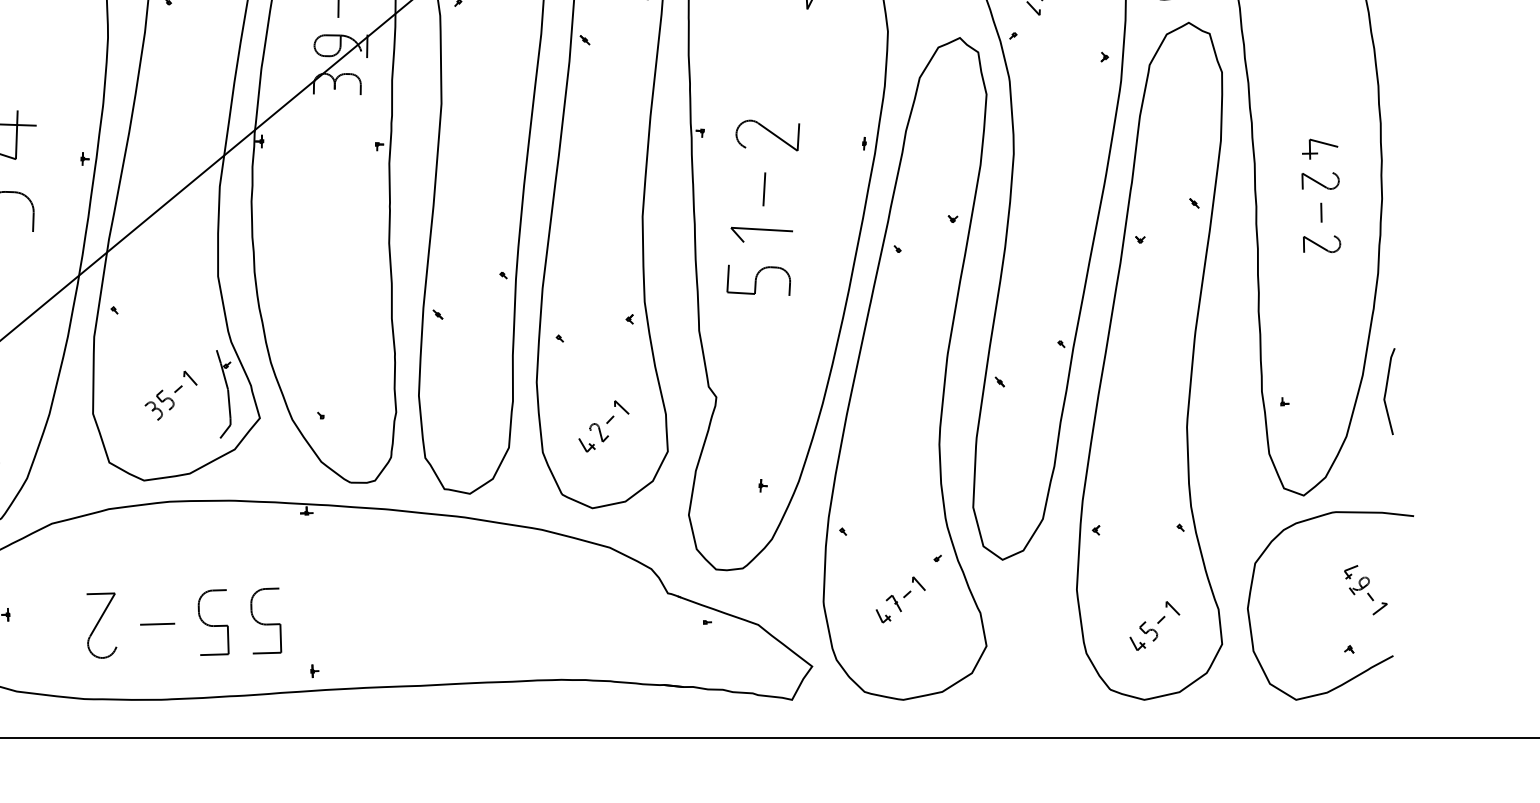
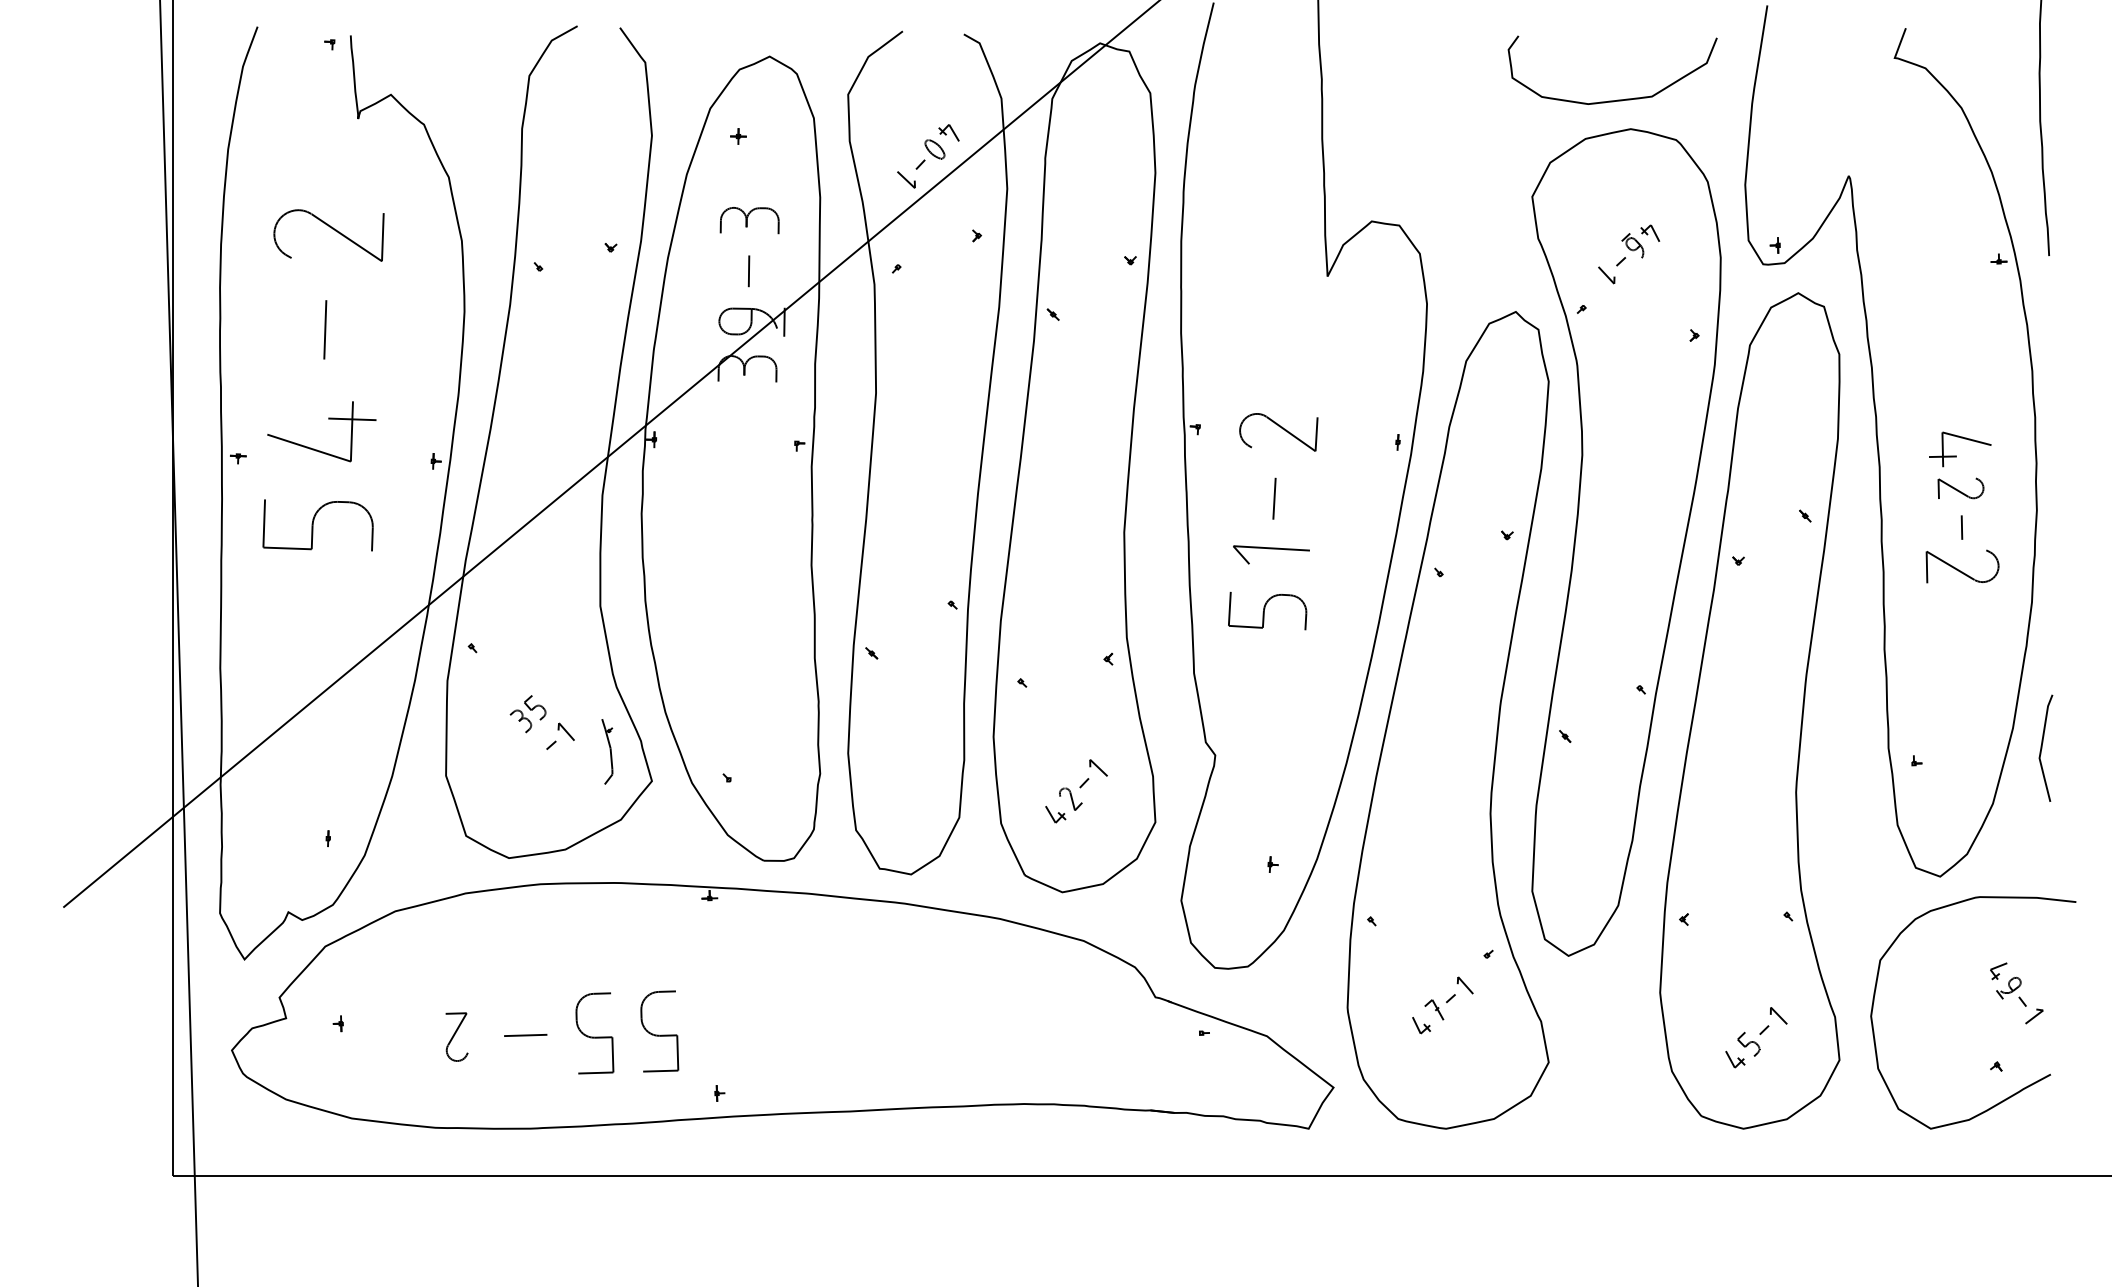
part: (1320, 149) -> (1960, 449), size x1.4
part: (1321, 244) -> (1962, 566), size x1.6
part: (223, 394) -> (607, 751), size x0.6
part: (159, 405) -> (527, 714), moved
part: (101, 625) -> (456, 1036), size x0.6

